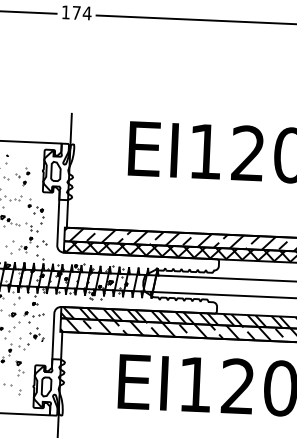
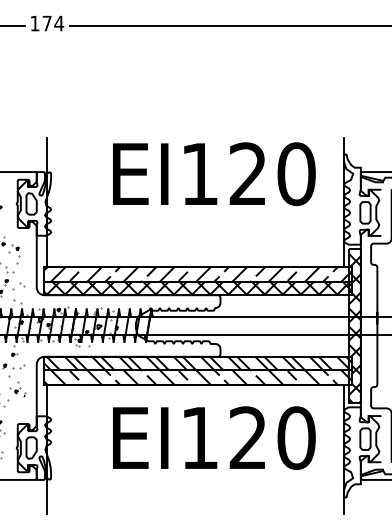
hatch: (77, 277) -> (61, 322), removed

